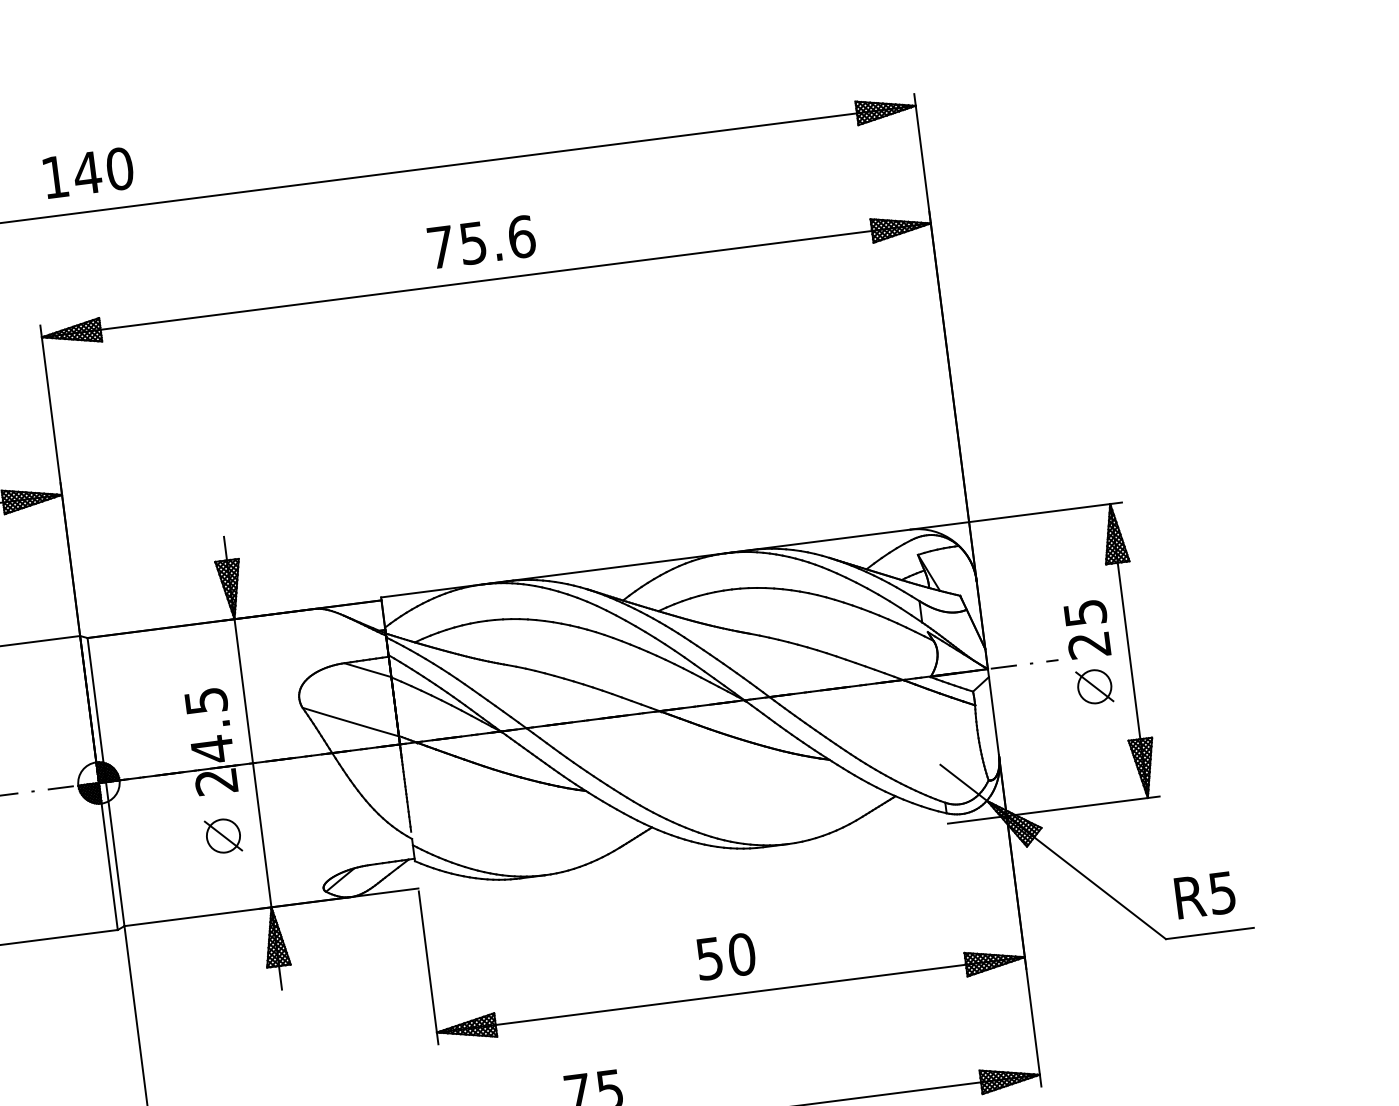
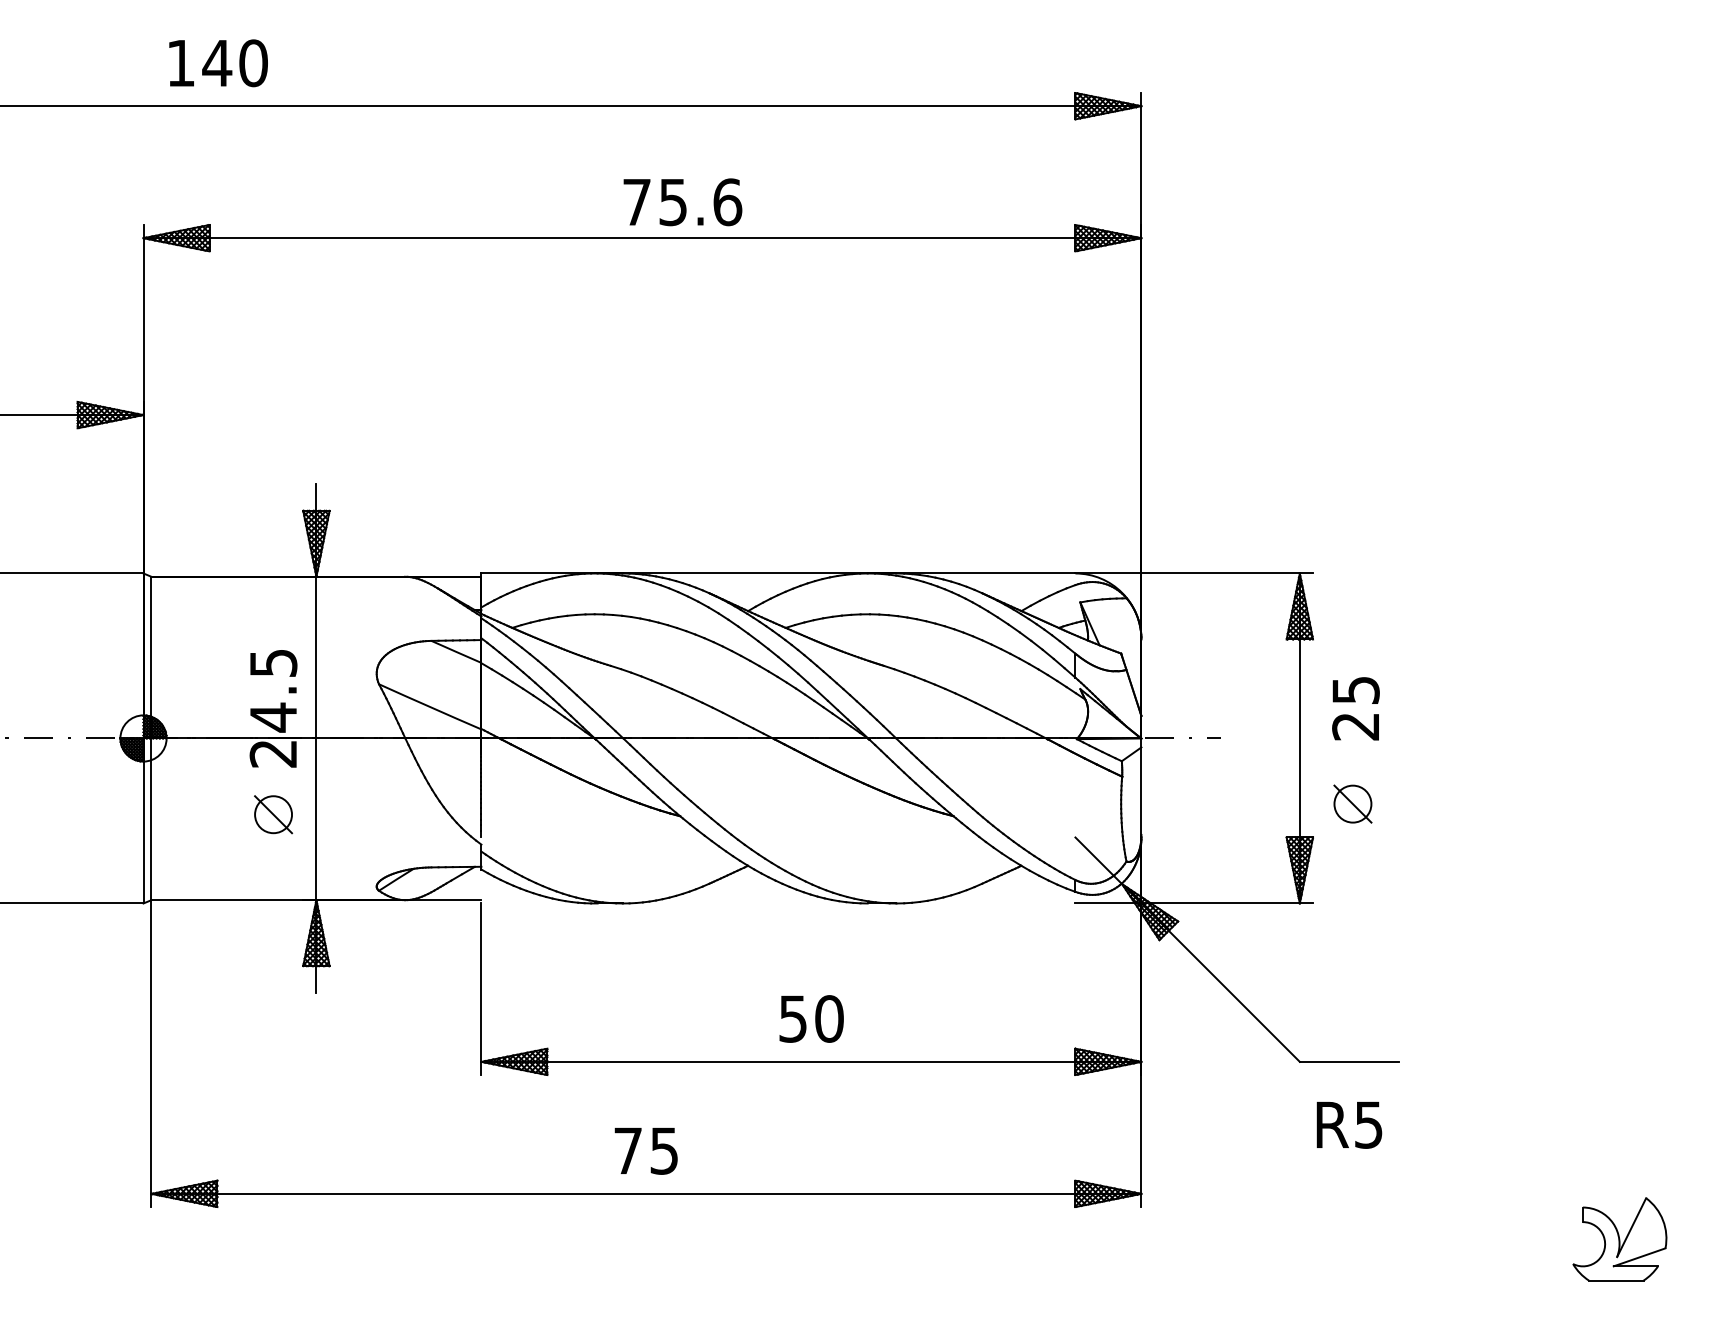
text: (481, 242) -> (682, 202), moved
text: (1087, 629) -> (1355, 708), moved
part: (1094, 686) -> (1352, 803), moved
text: (1205, 895) -> (1349, 1125), moved

